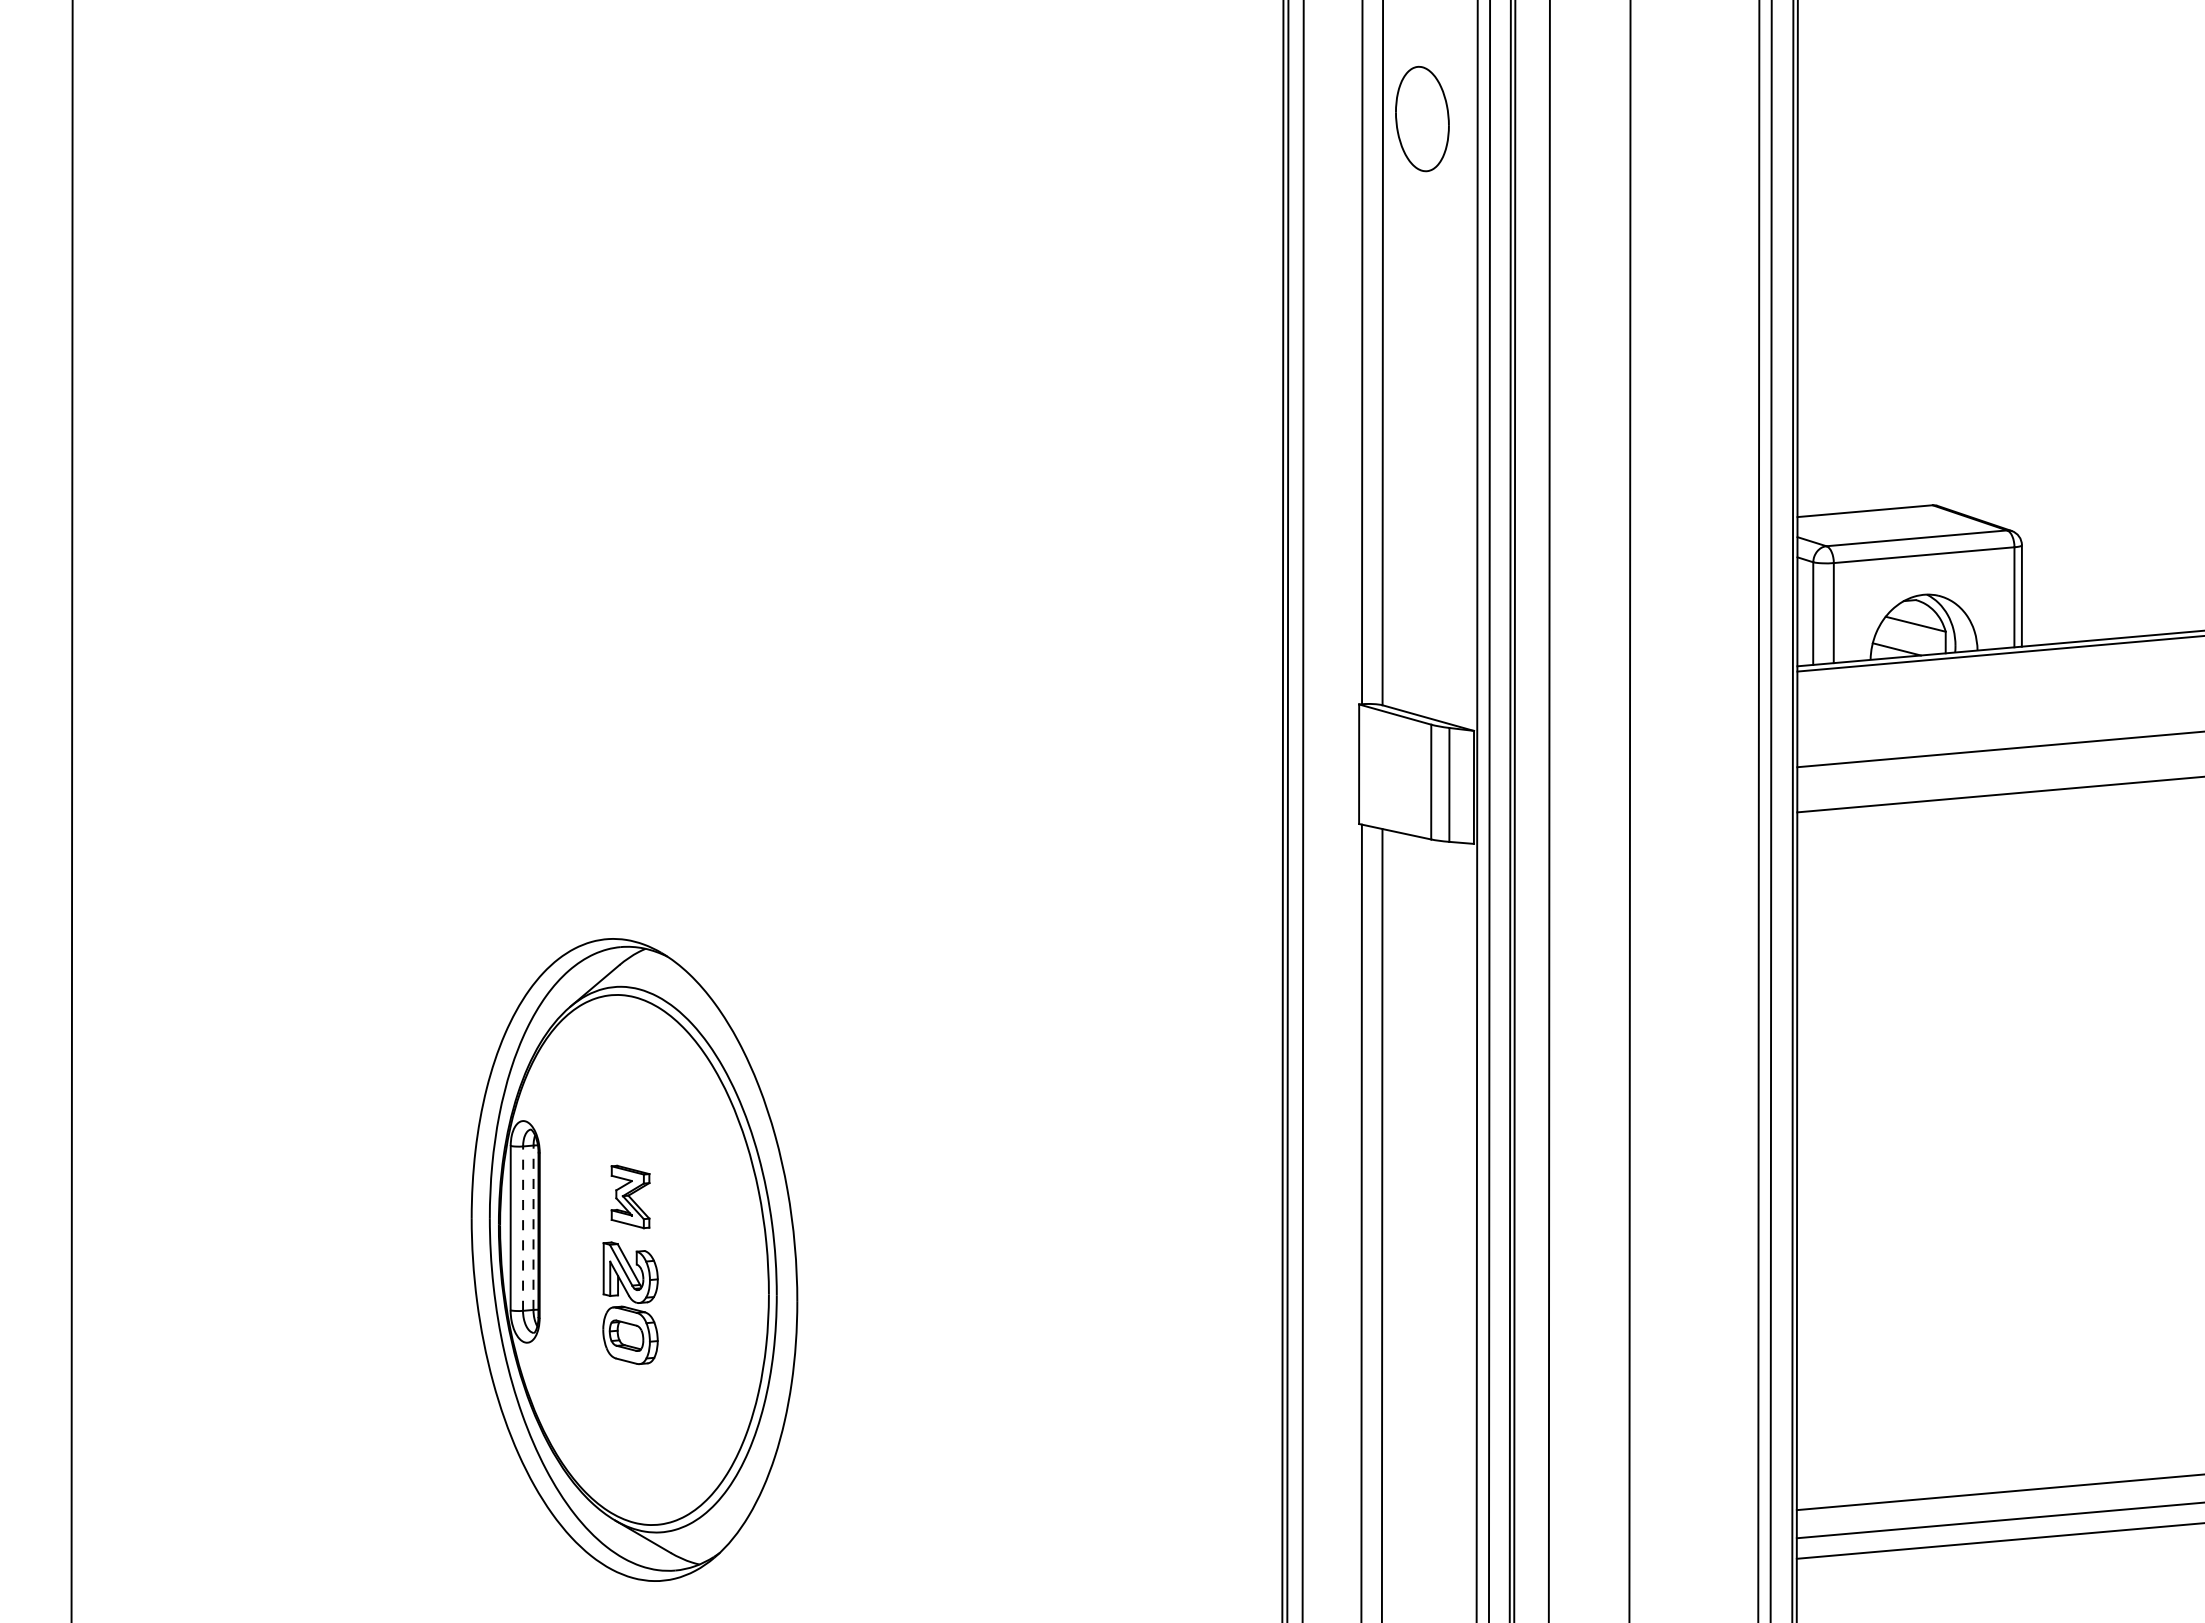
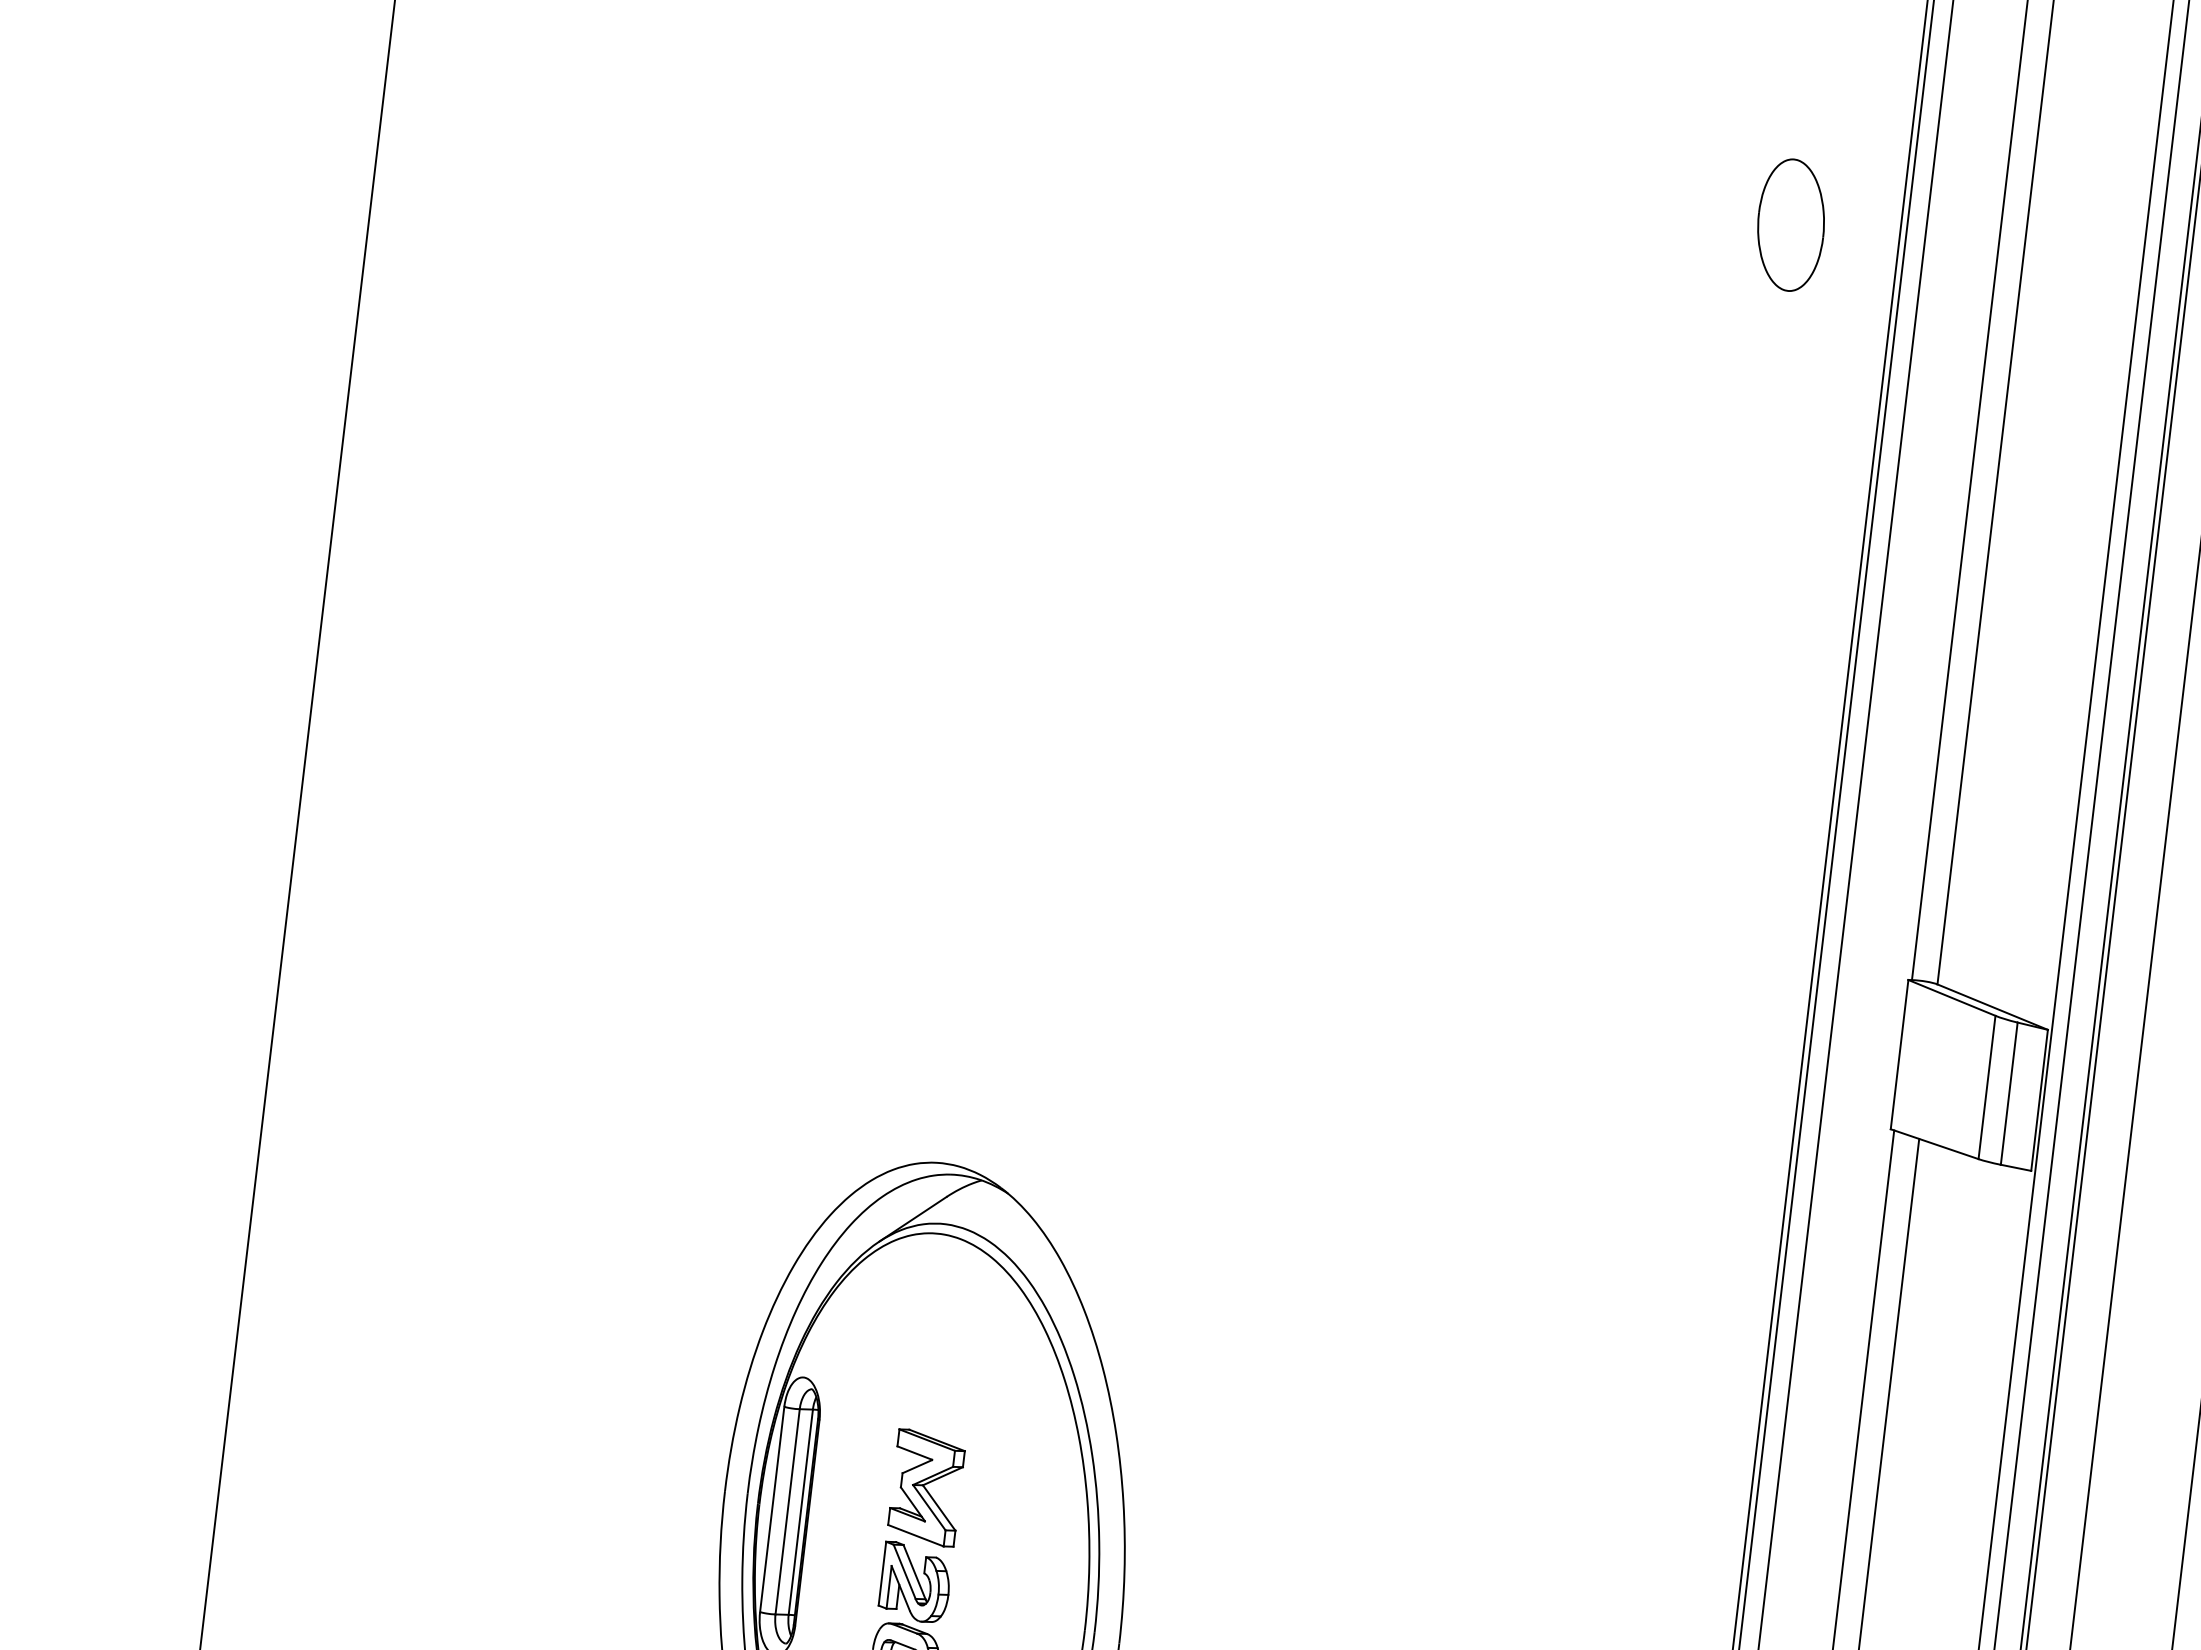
part: (1422, 118) -> (1791, 224), moved
part: (630, 1196) -> (926, 1487), size x1.43
line: (533, 1227) -> (800, 1511), dashed -> solid
line: (523, 1228) -> (788, 1511), dashed -> solid

